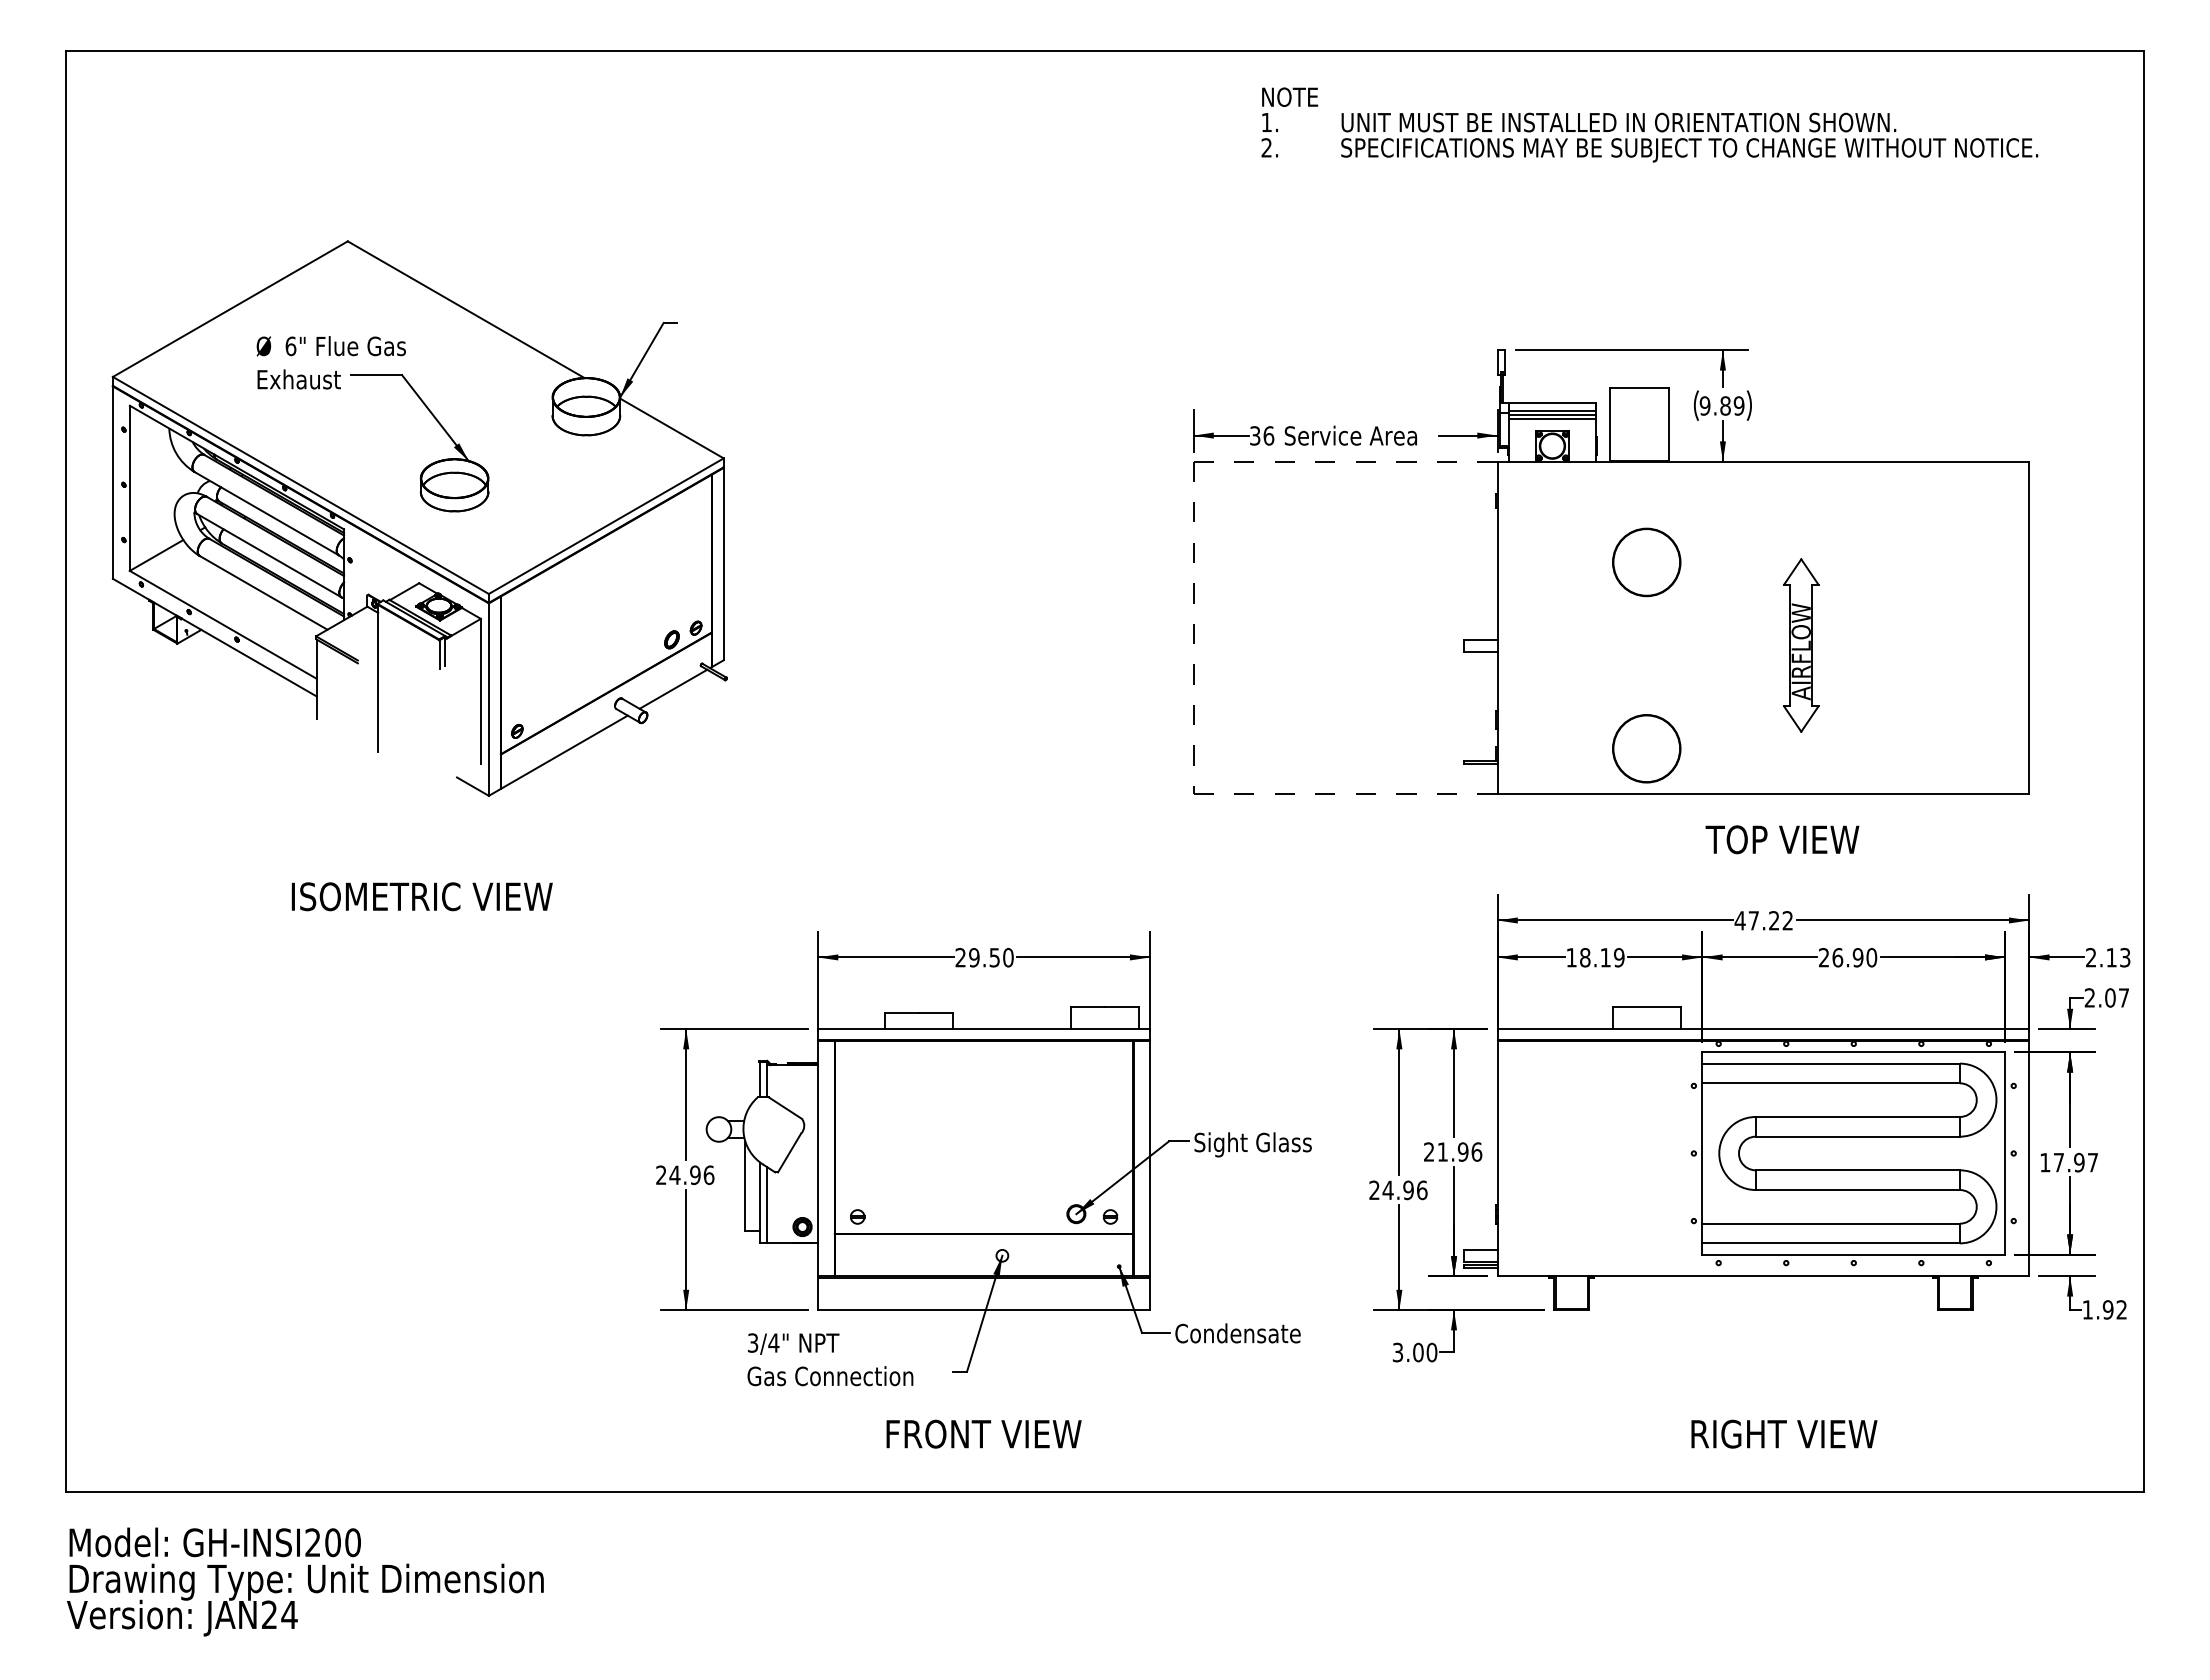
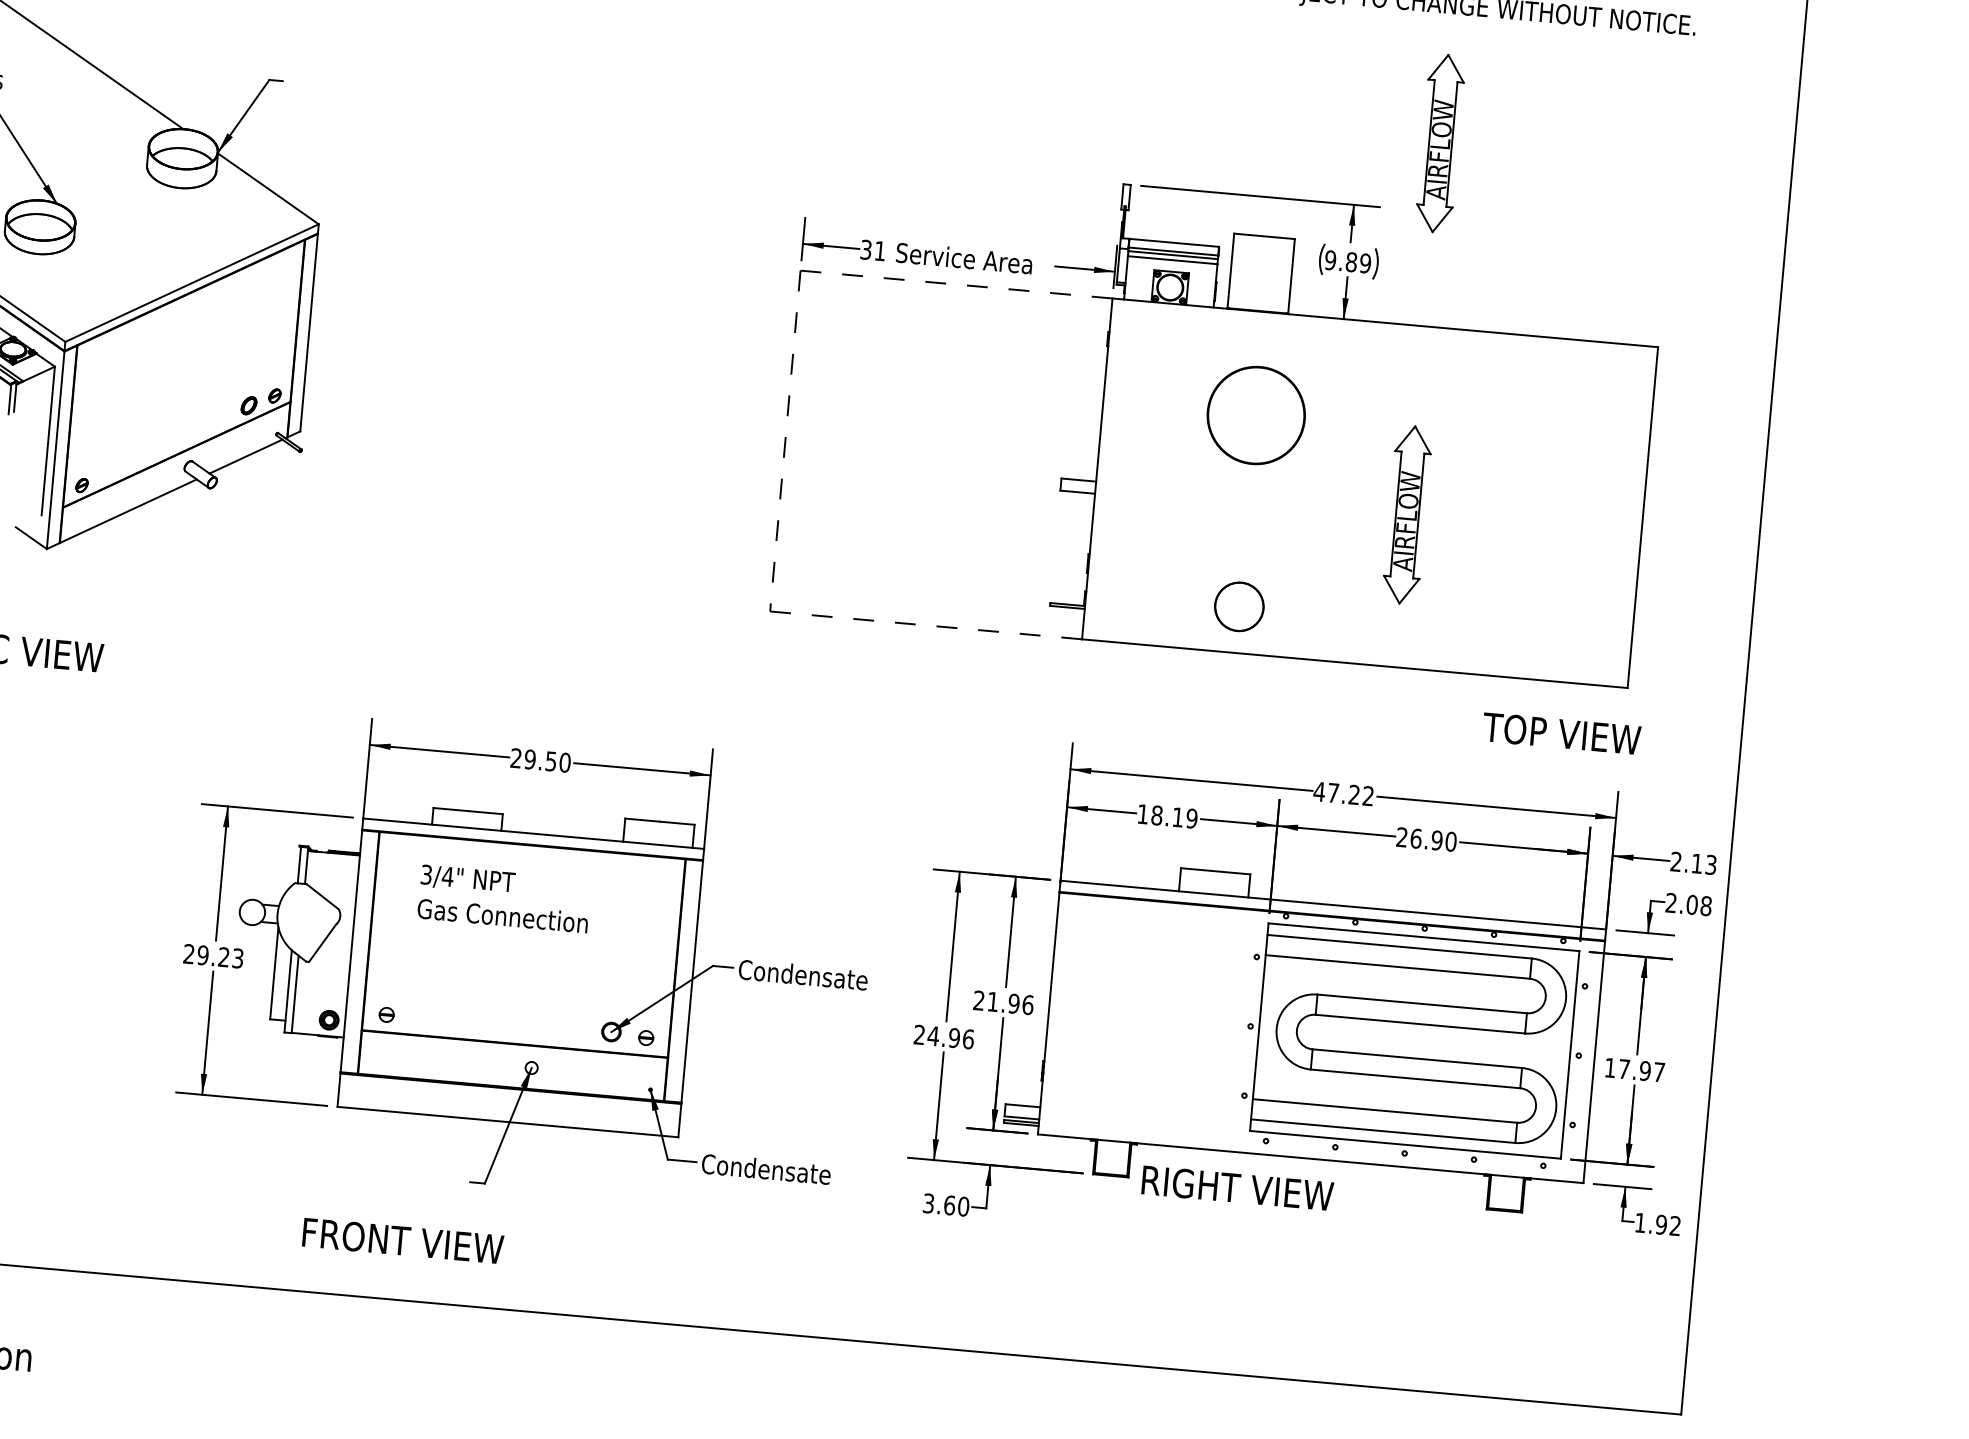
part: (1801, 283) -> (1440, 143), added
text: (1268, 435) -> (879, 250), 36 -> 31
part: (1646, 562) -> (1256, 415), size x1.4
circle: (1646, 748) -> (1239, 606), size x0.7
text: (1782, 839) -> (1561, 733), moved
text: (2123, 997) -> (1705, 905), 2.07 -> 2.08
text: (1256, 1144) -> (802, 977), Sight Glass -> Condensate
text: (691, 1175) -> (220, 957), 24.96 -> 29.23
text: (1418, 1351) -> (949, 1204), 3.00 -> 3.60
text: (830, 1359) -> (504, 898), moved
text: (983, 1433) -> (402, 1240), moved
text: (1784, 1433) -> (1237, 1187), moved

